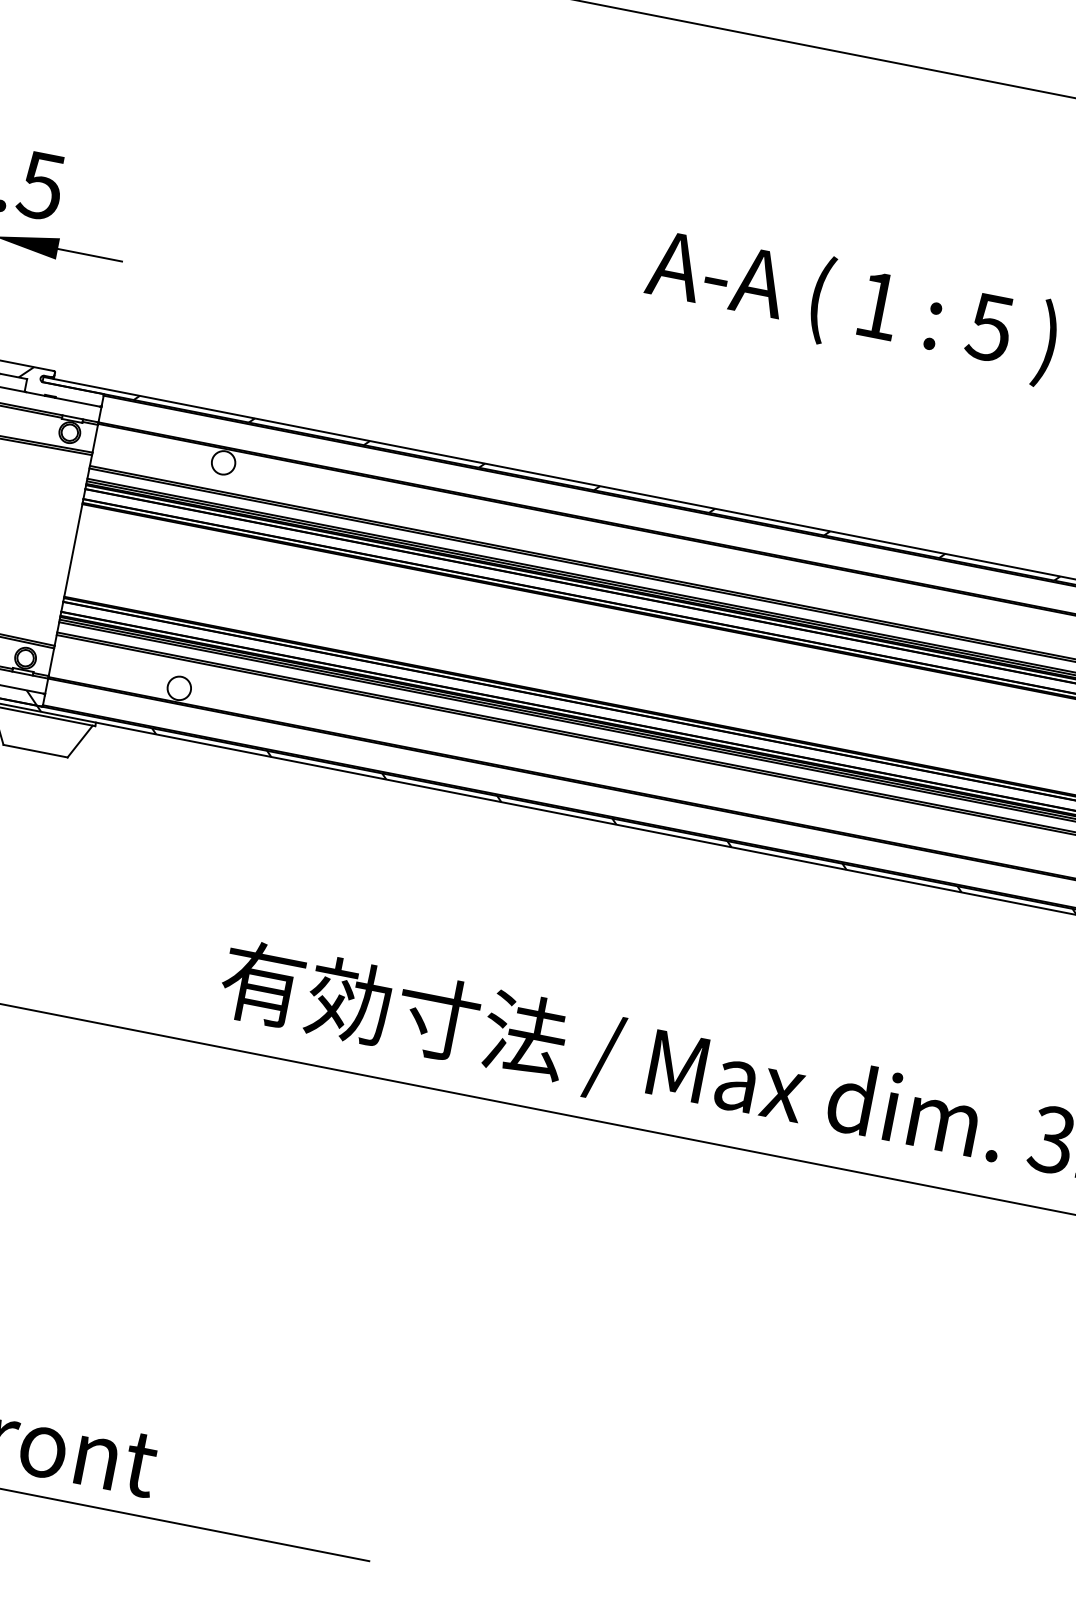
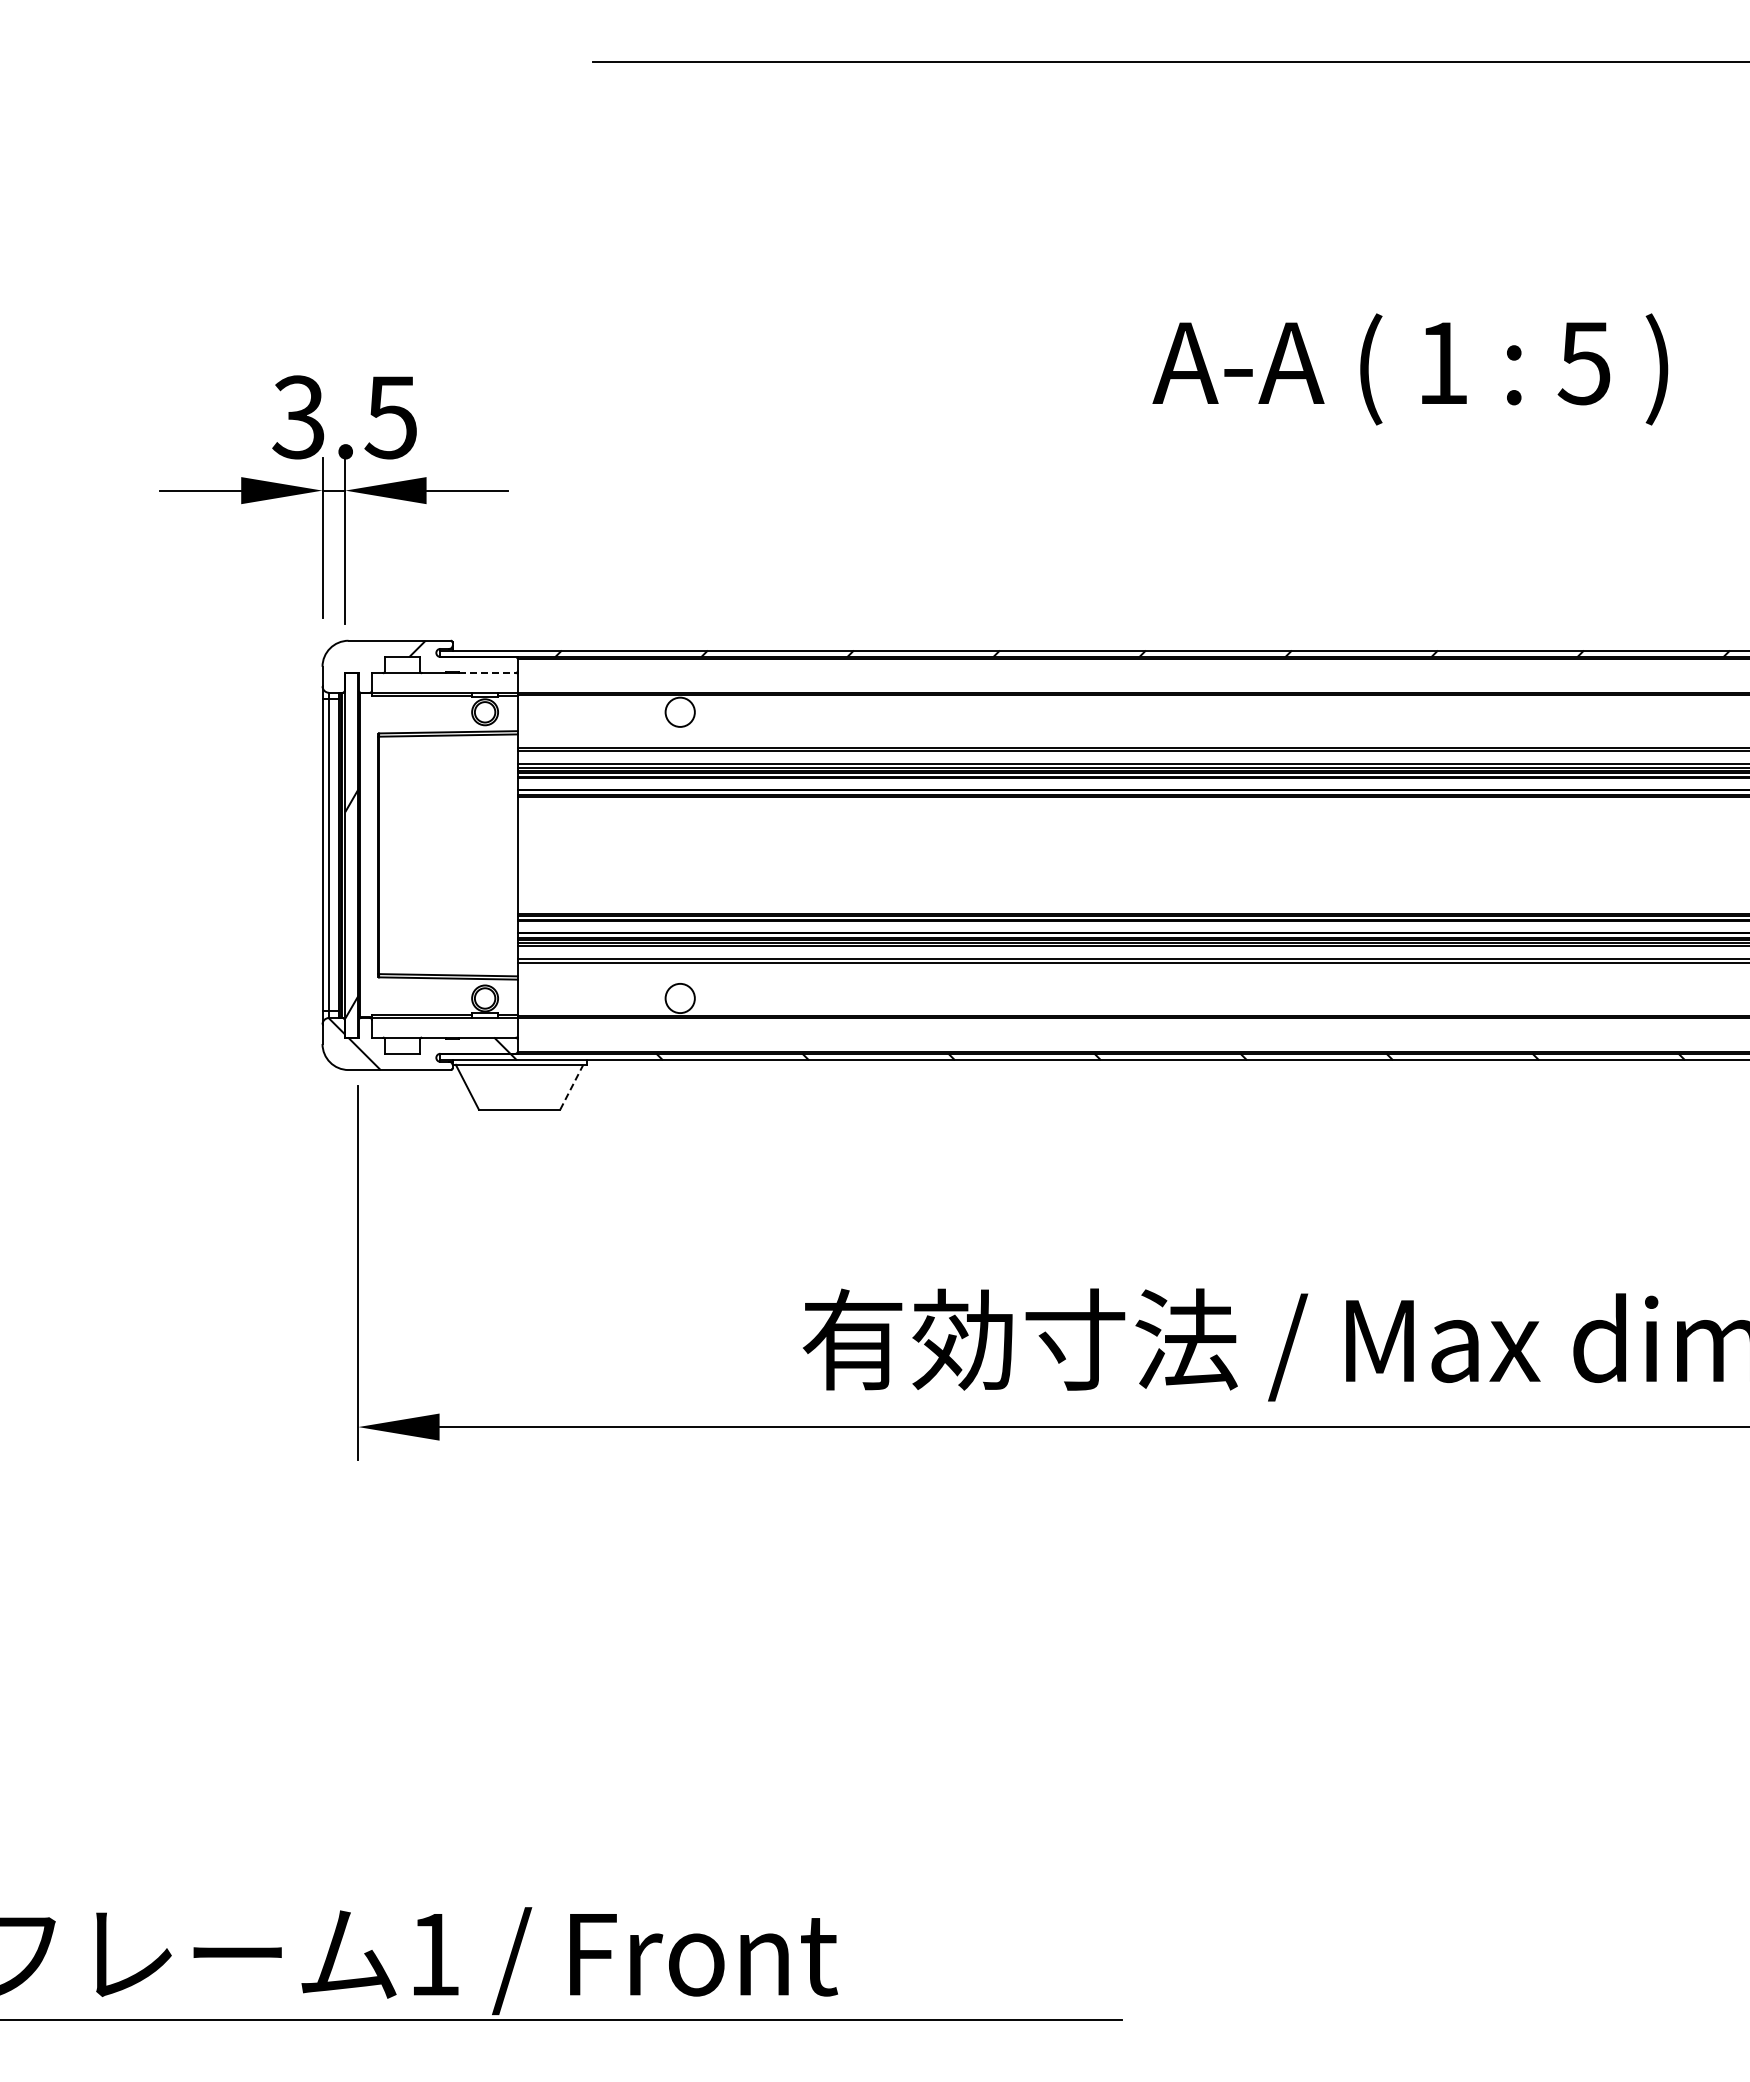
line: (77, 402) -> (487, 673), solid -> dashed
line: (80, 741) -> (572, 1086), solid -> dashed

